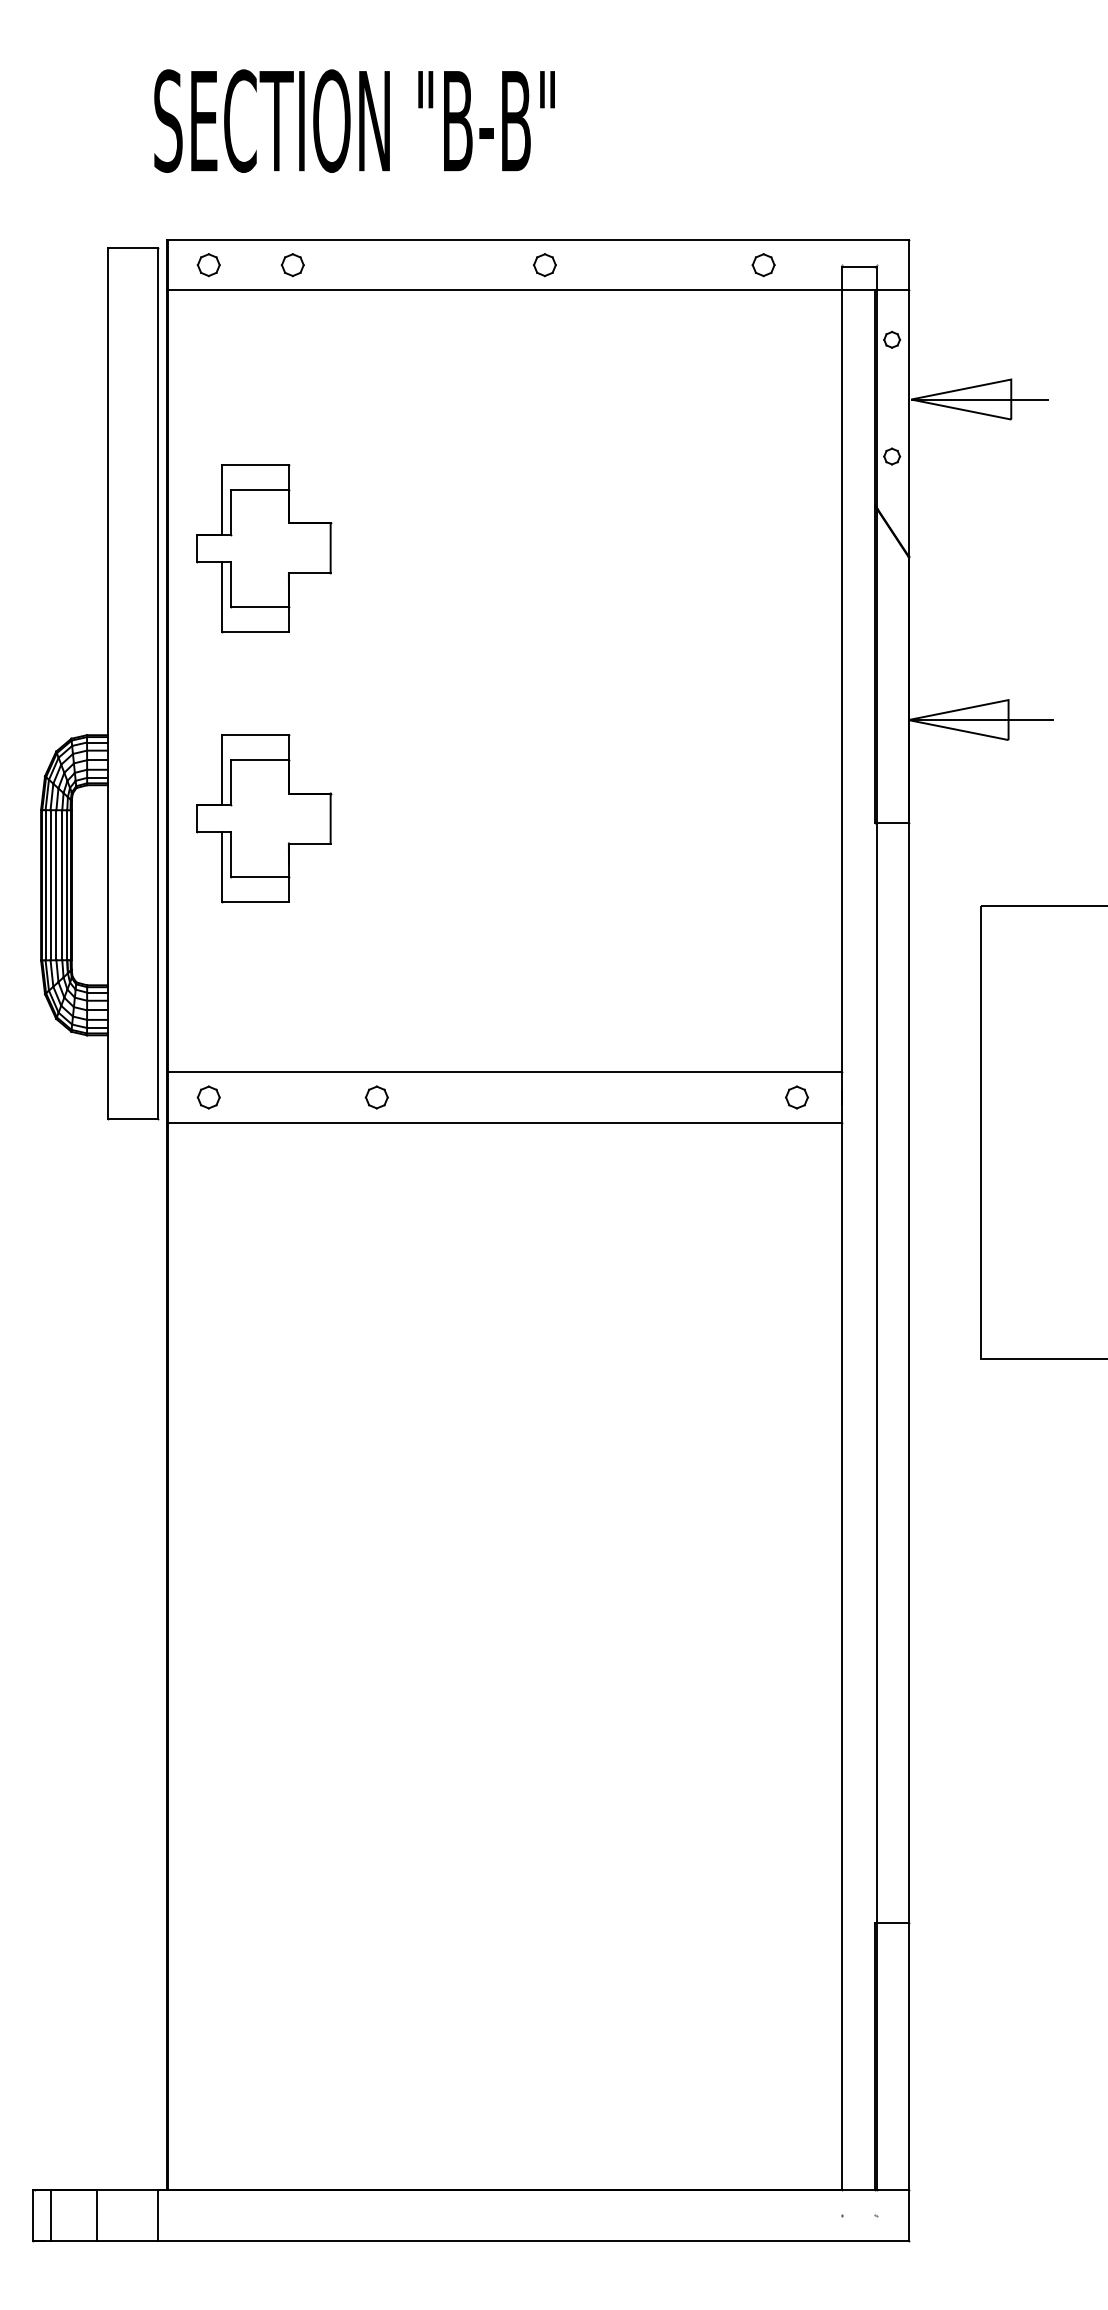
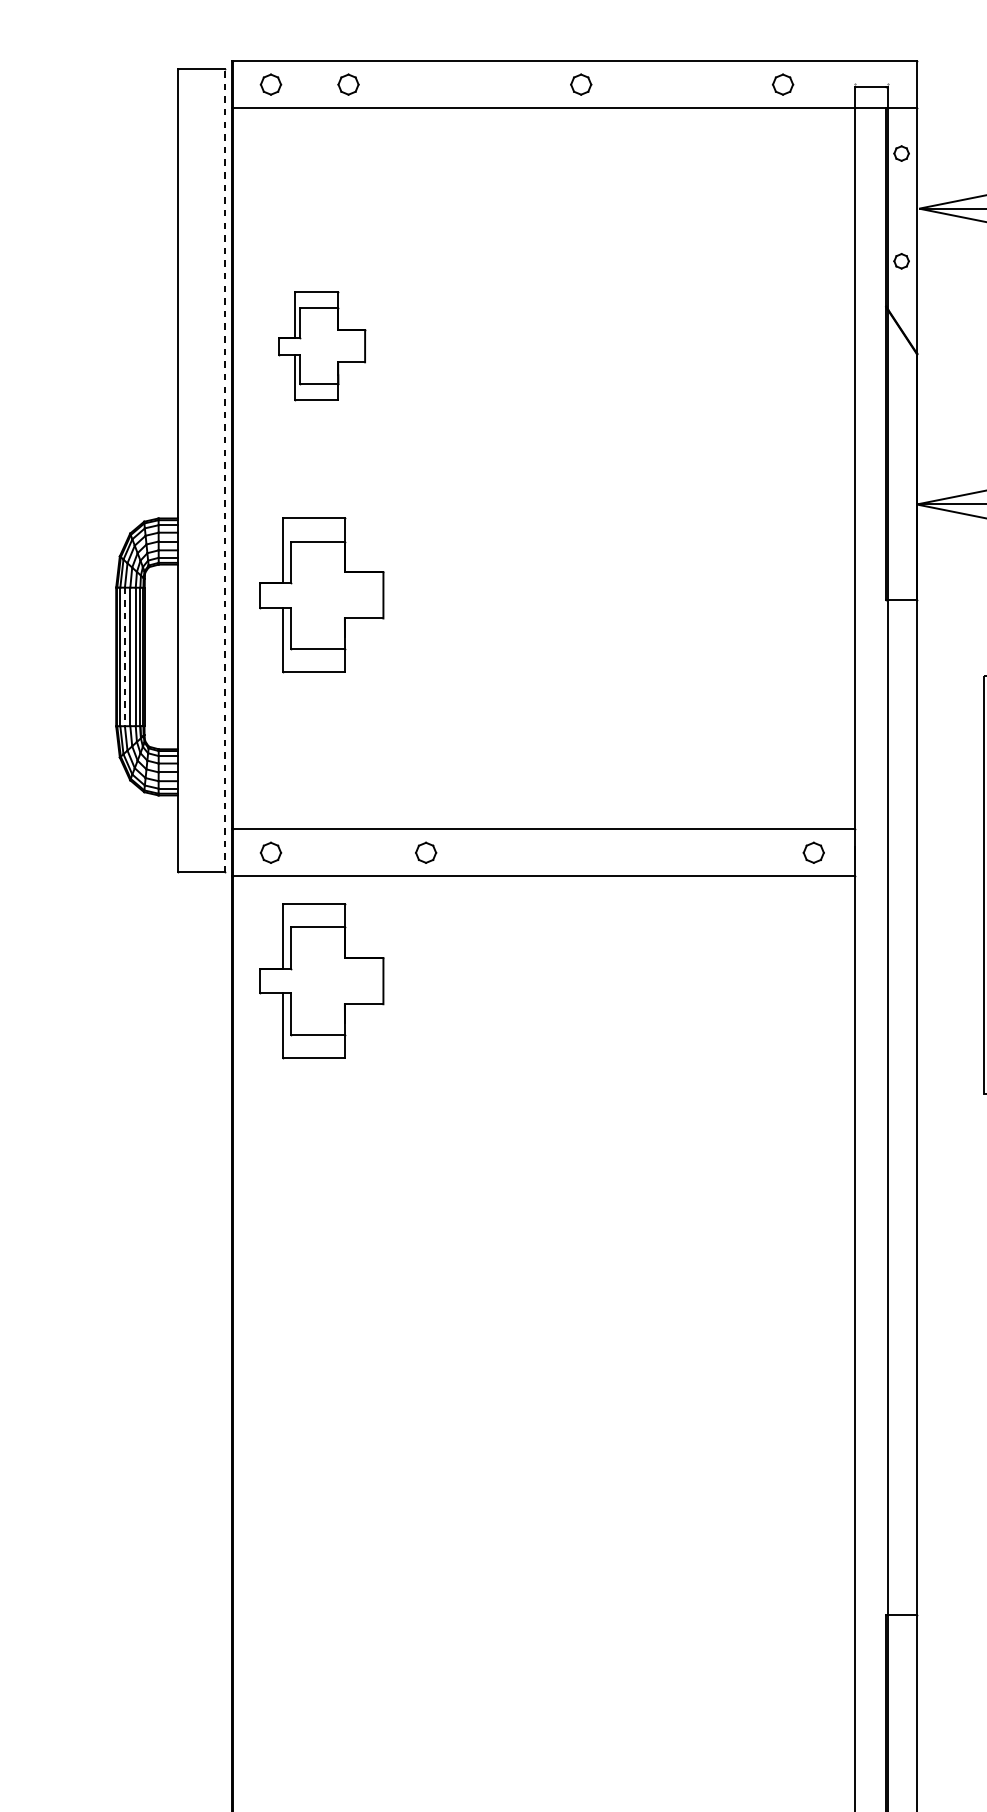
part: (264, 548) -> (322, 346), size x0.7
line: (158, 682) -> (224, 469), solid -> dashed
line: (50, 885) -> (124, 657), solid -> dashed
part: (264, 1236) -> (322, 981), added

